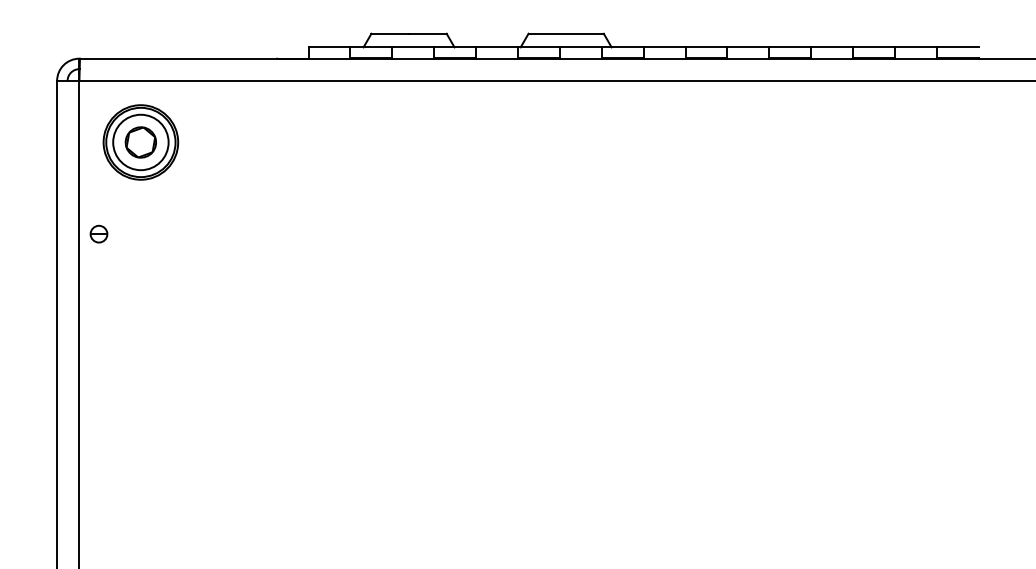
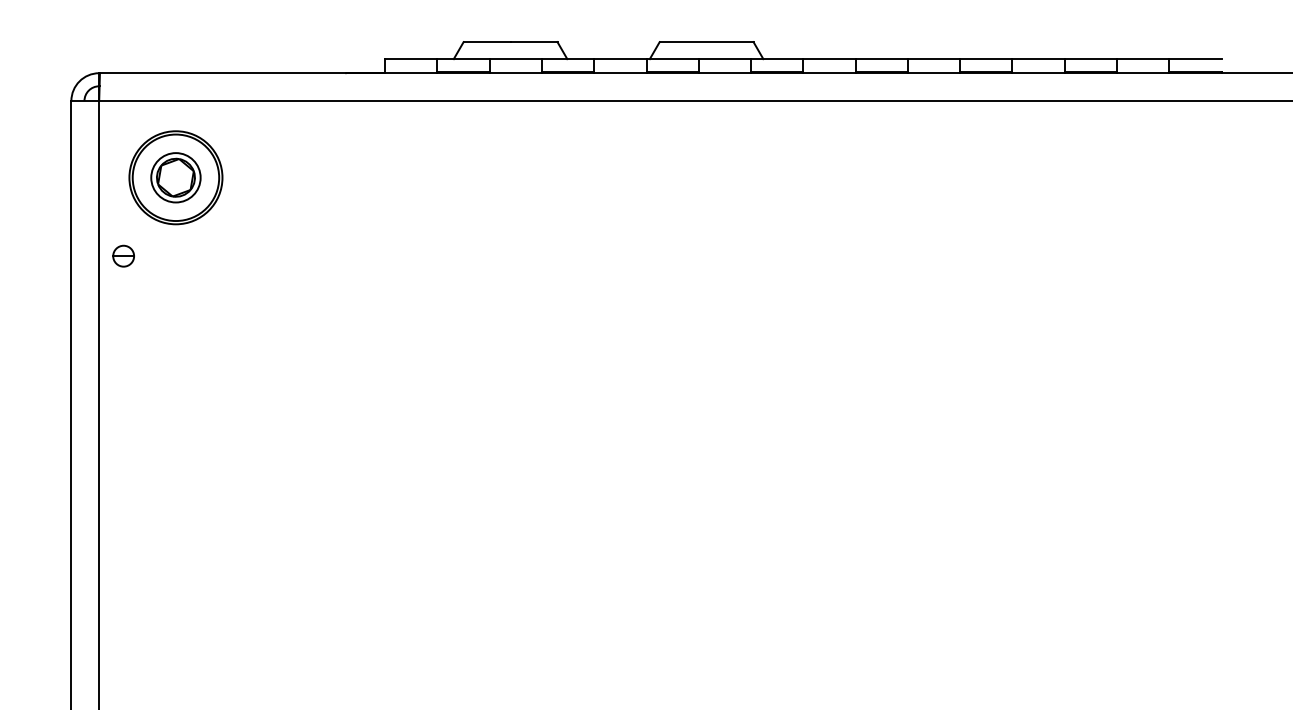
circle: (140, 142) -> (175, 177), size x0.71
part: (98, 233) -> (123, 255), moved

